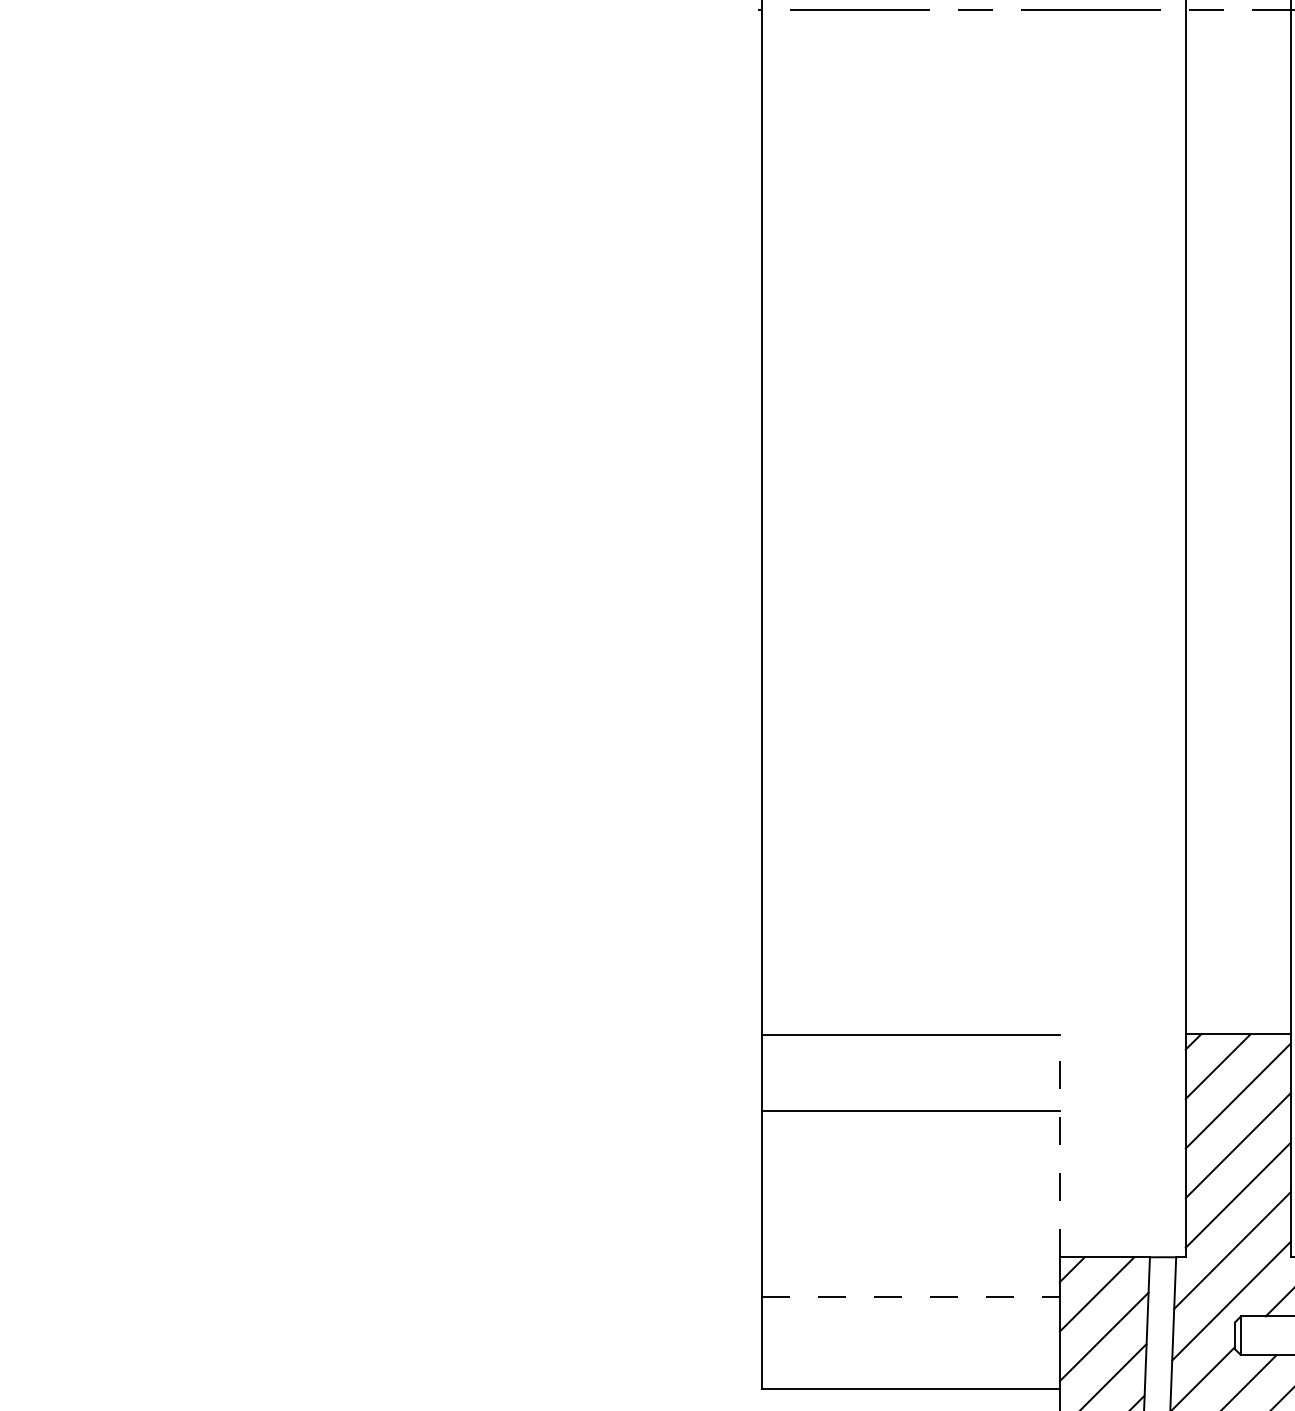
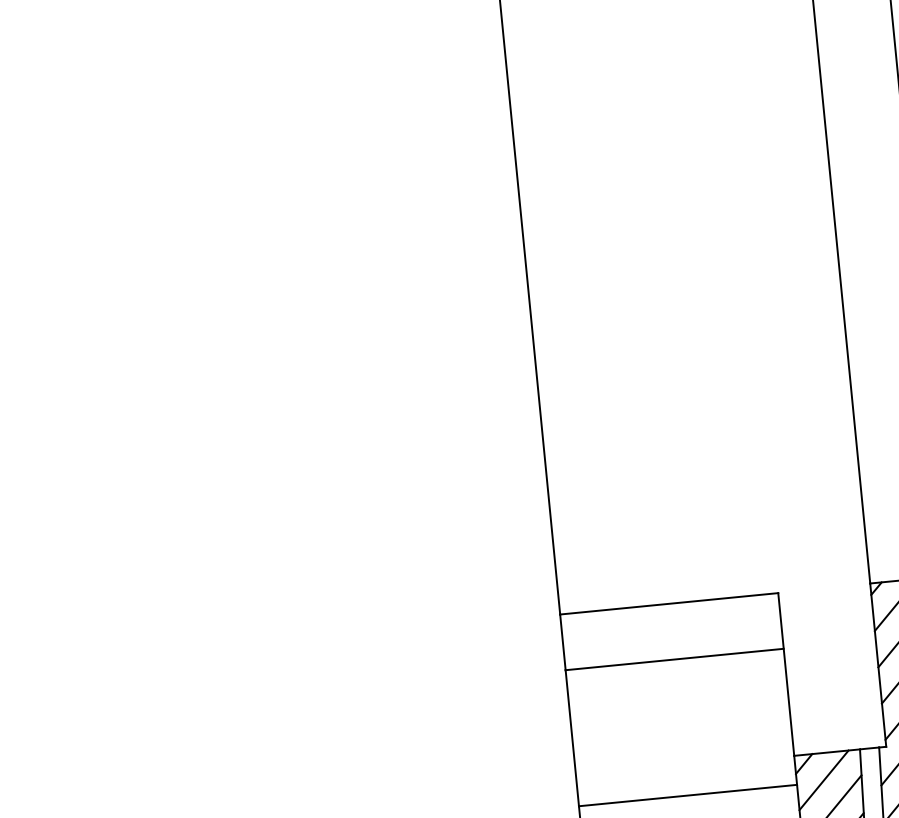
line: (1059, 1145) -> (785, 674), dashed -> solid
line: (911, 1296) -> (688, 795), dashed -> solid

